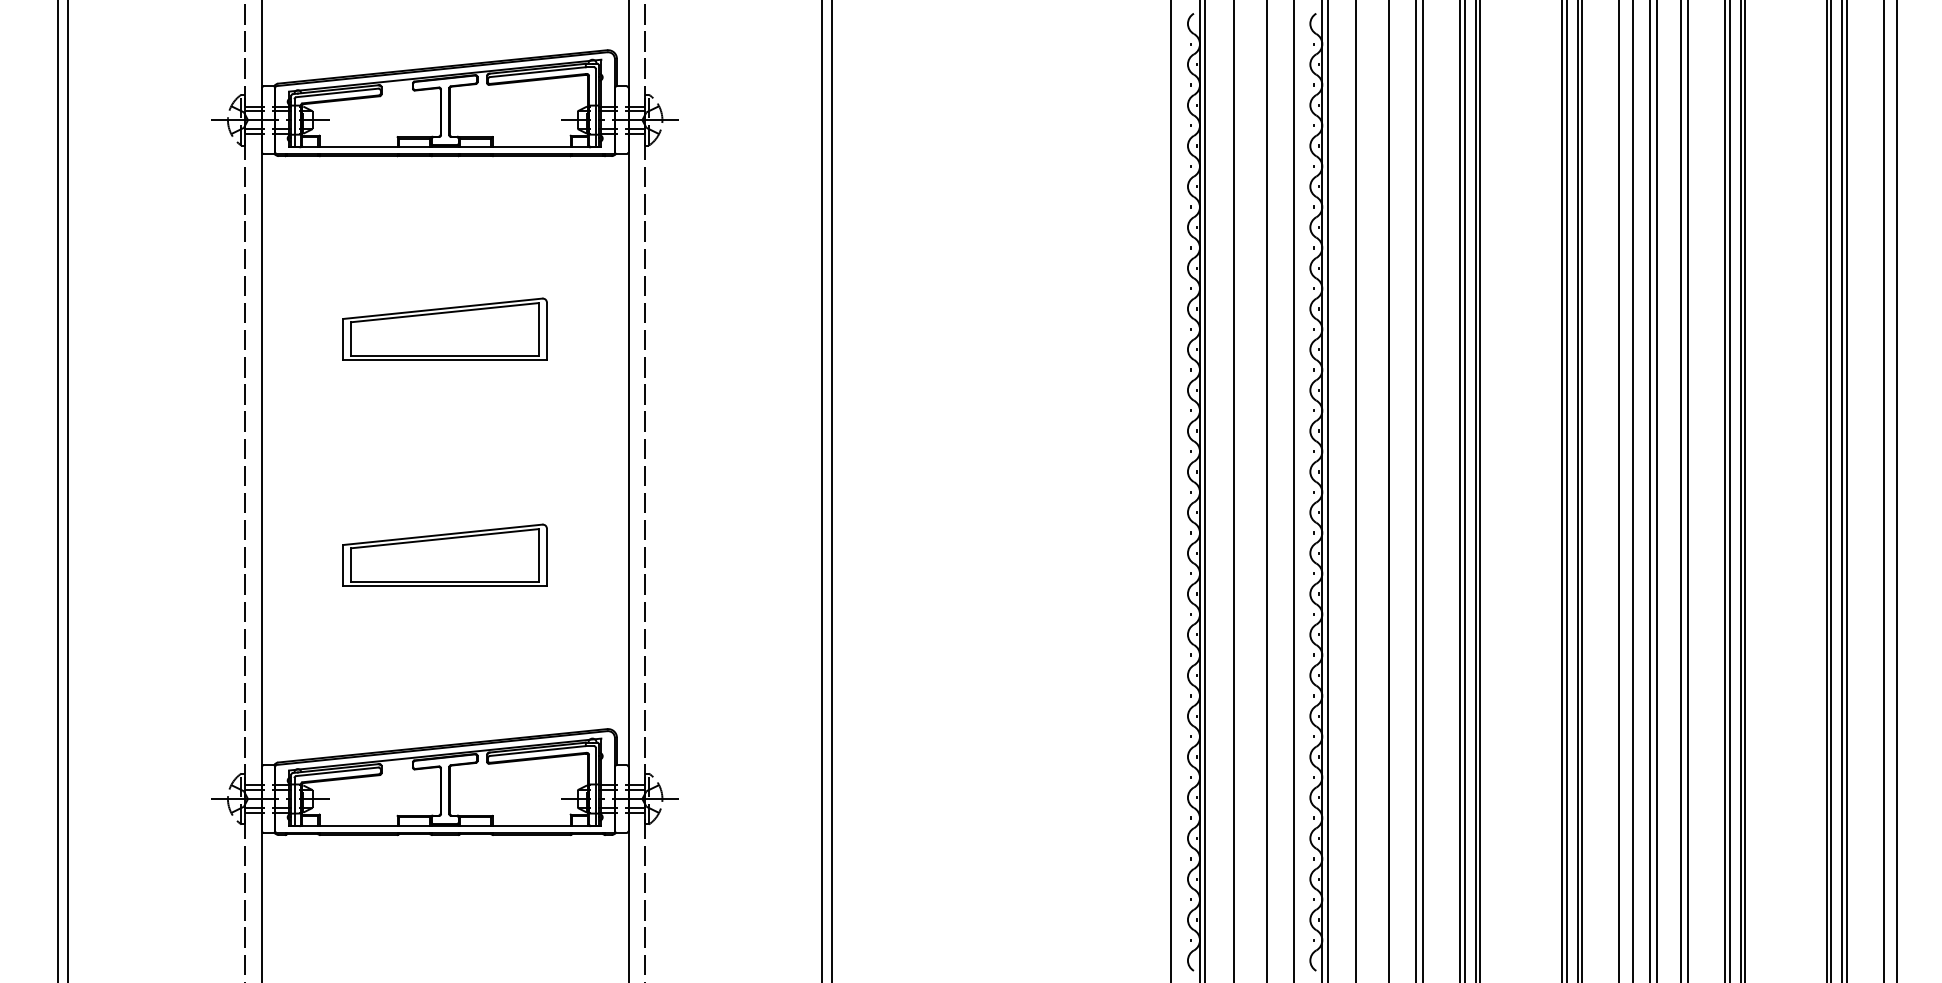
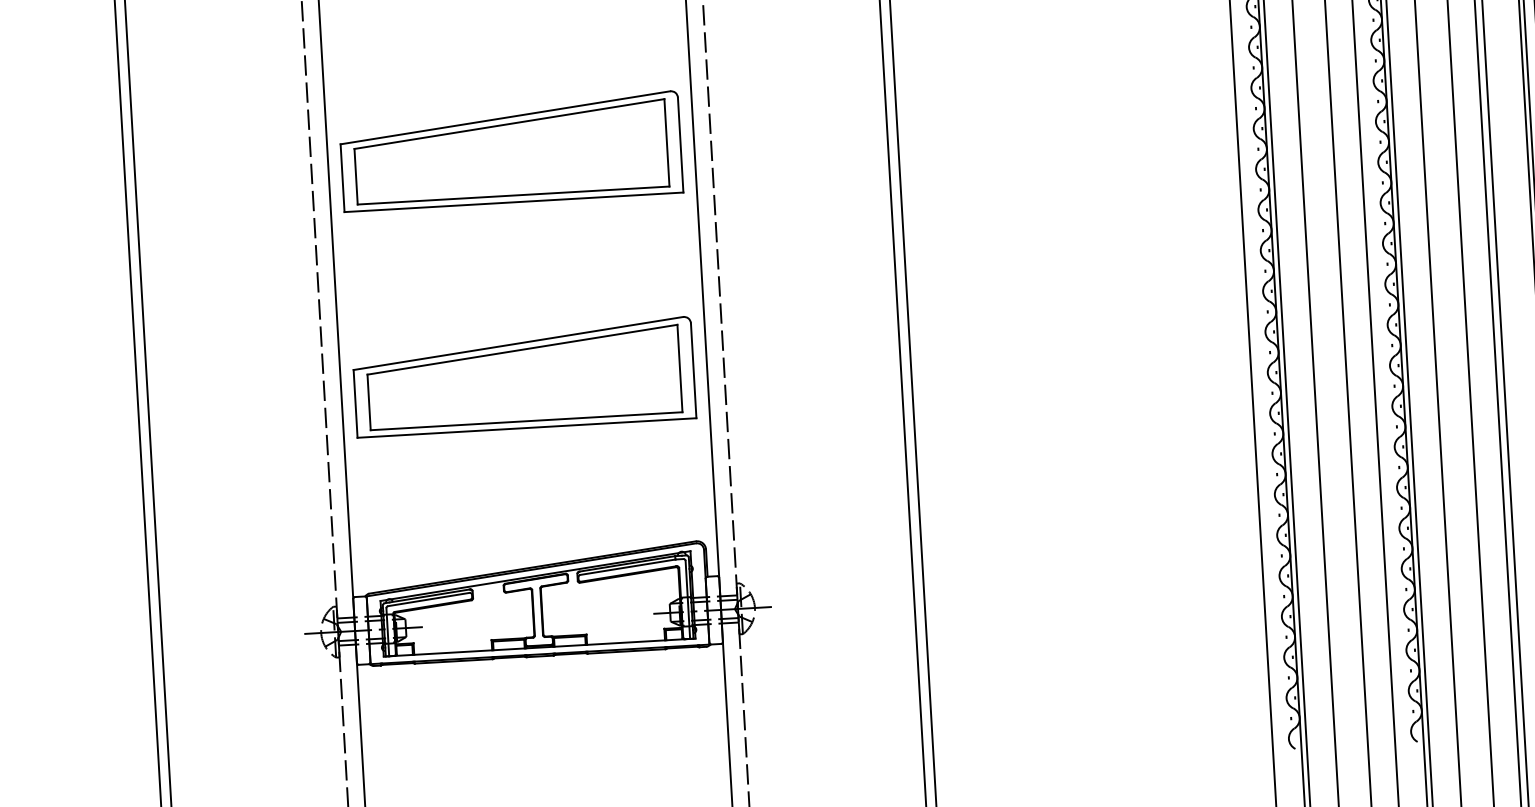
part: (444, 328) -> (510, 150), size x1.67
part: (444, 554) -> (523, 376), size x1.67

